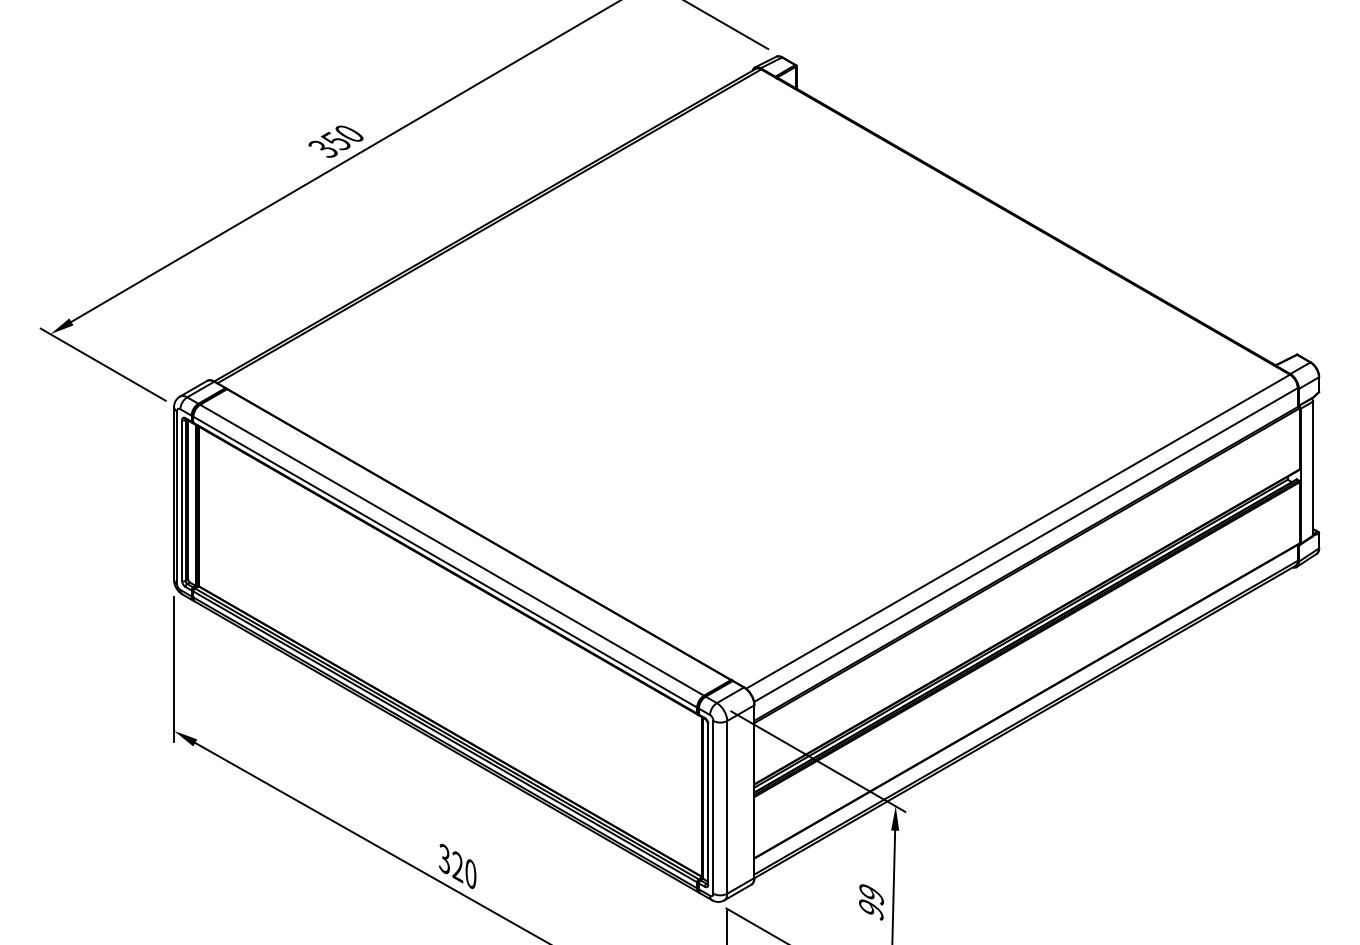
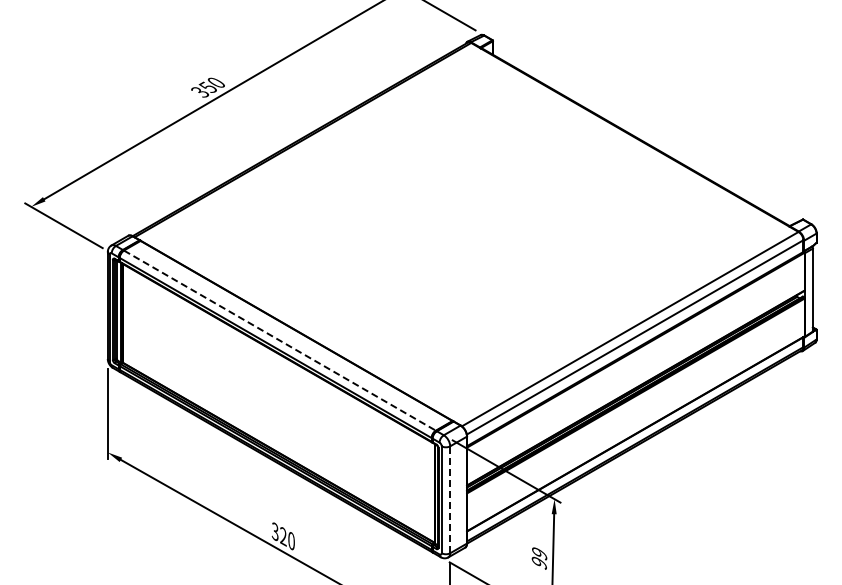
line: (453, 550) -> (280, 340), solid -> dashed
line: (727, 806) -> (450, 499), solid -> dashed

